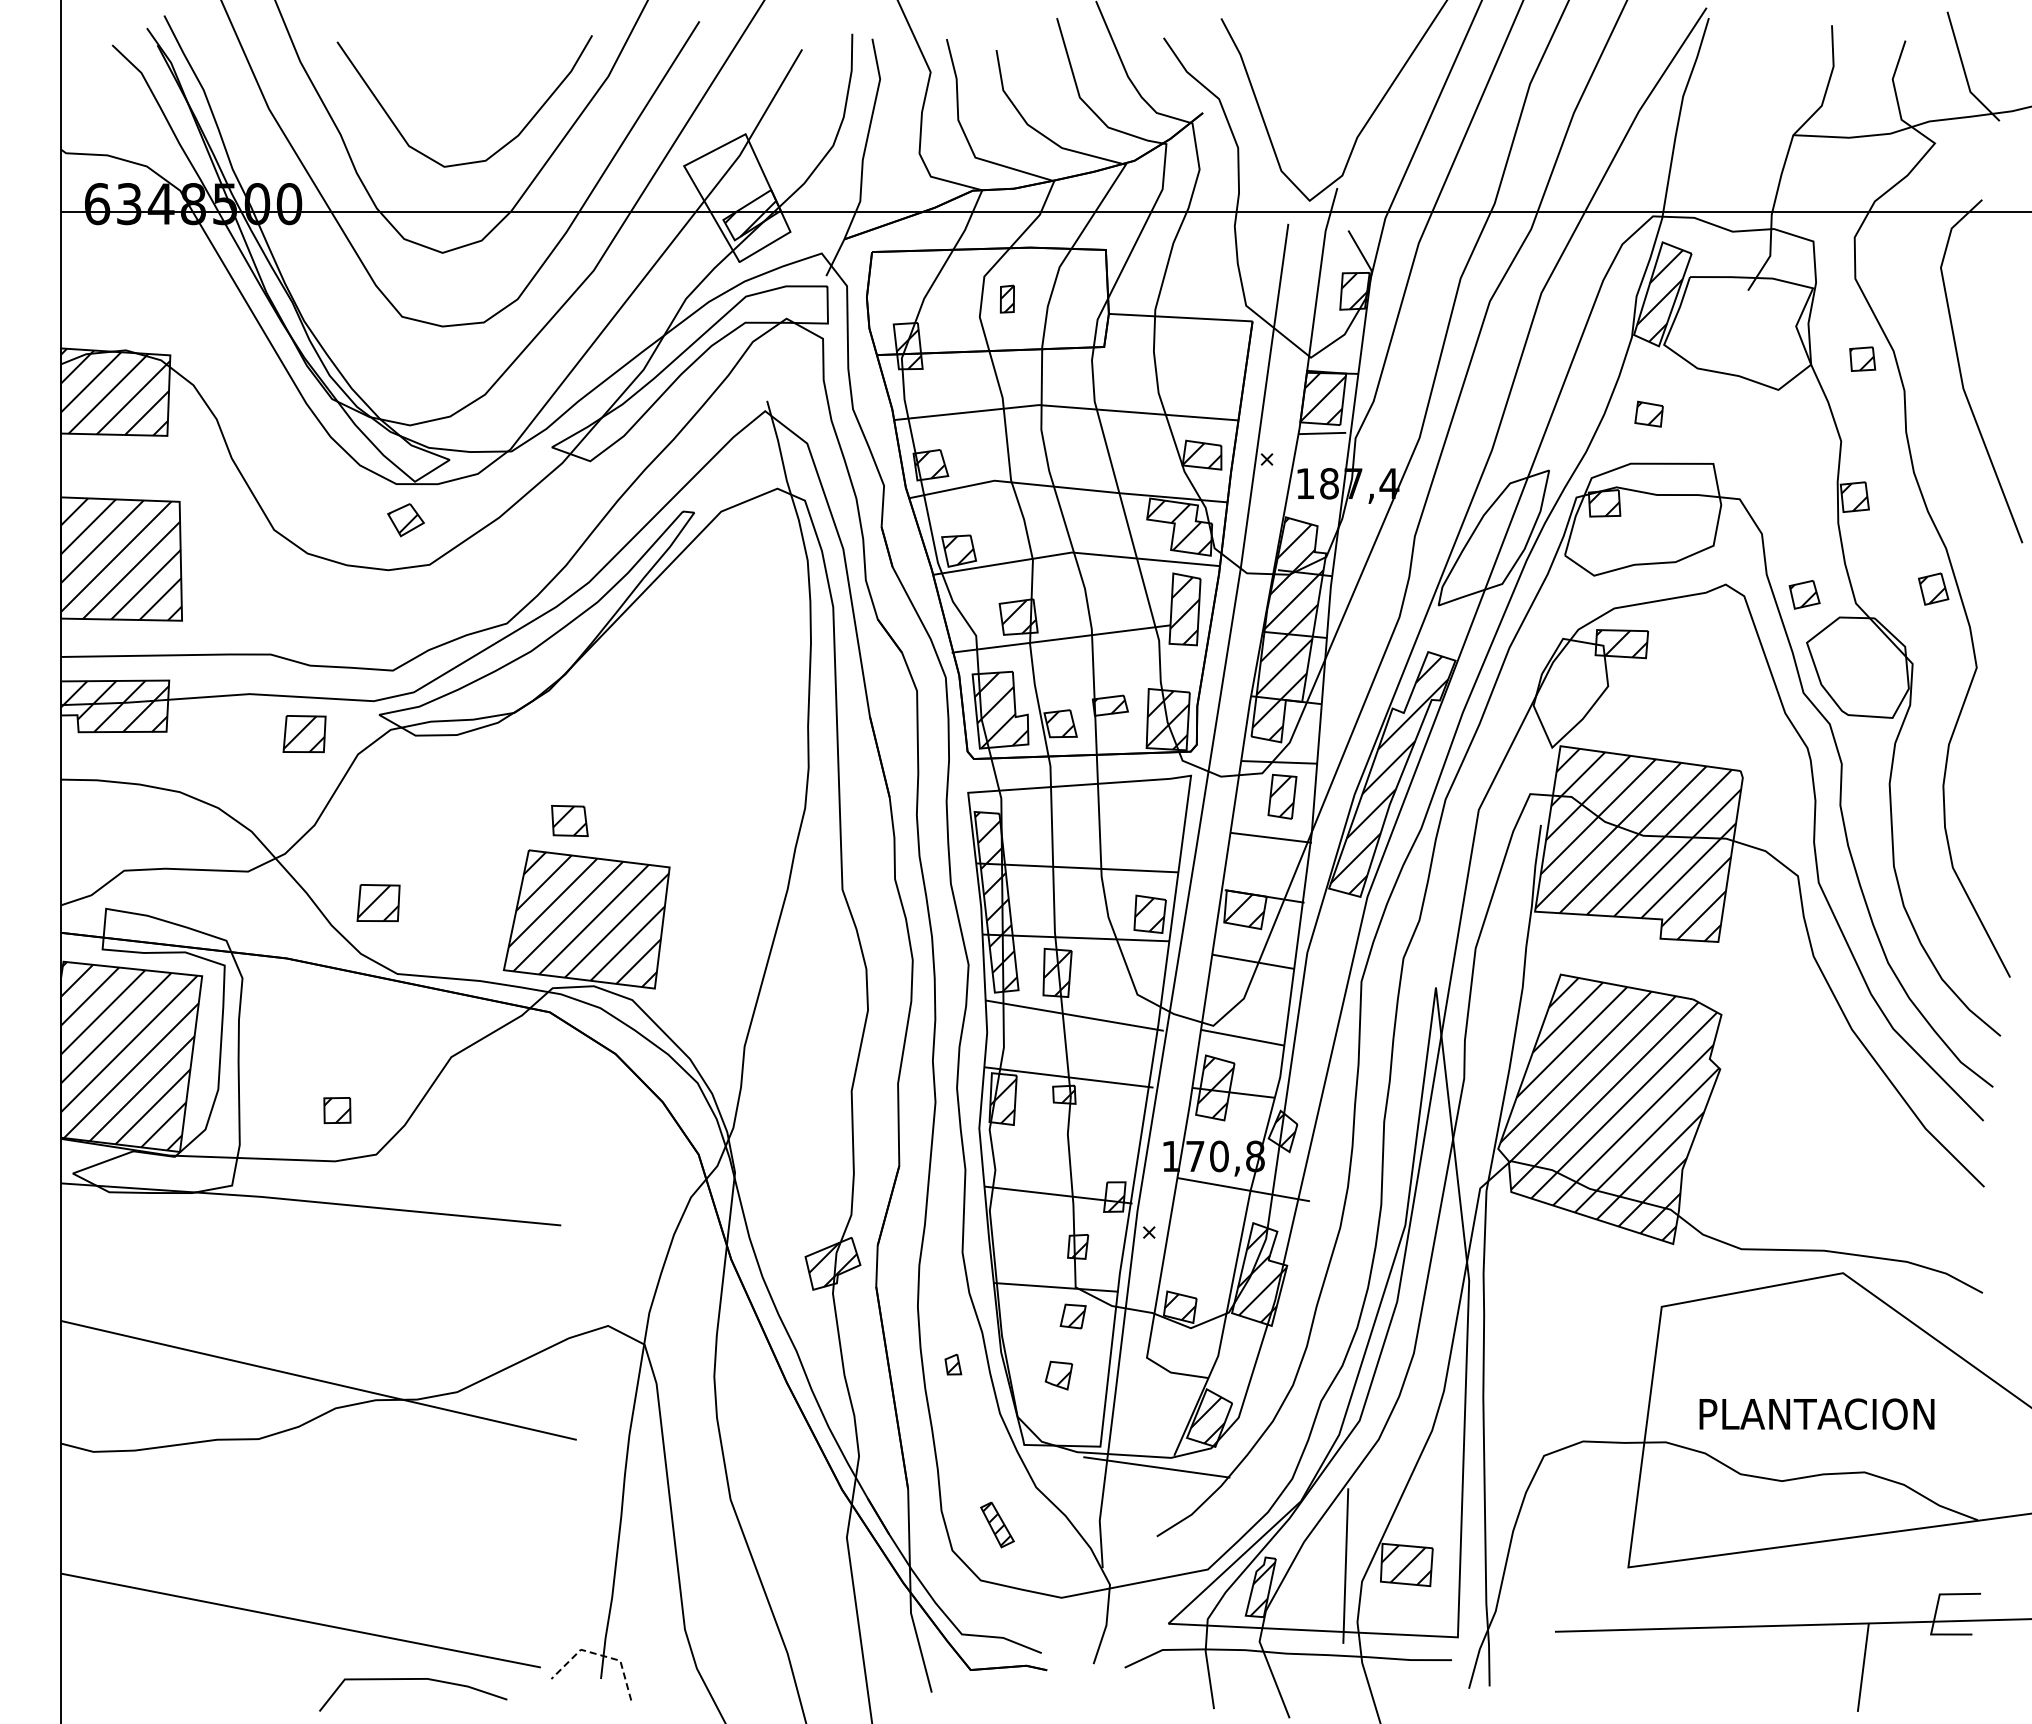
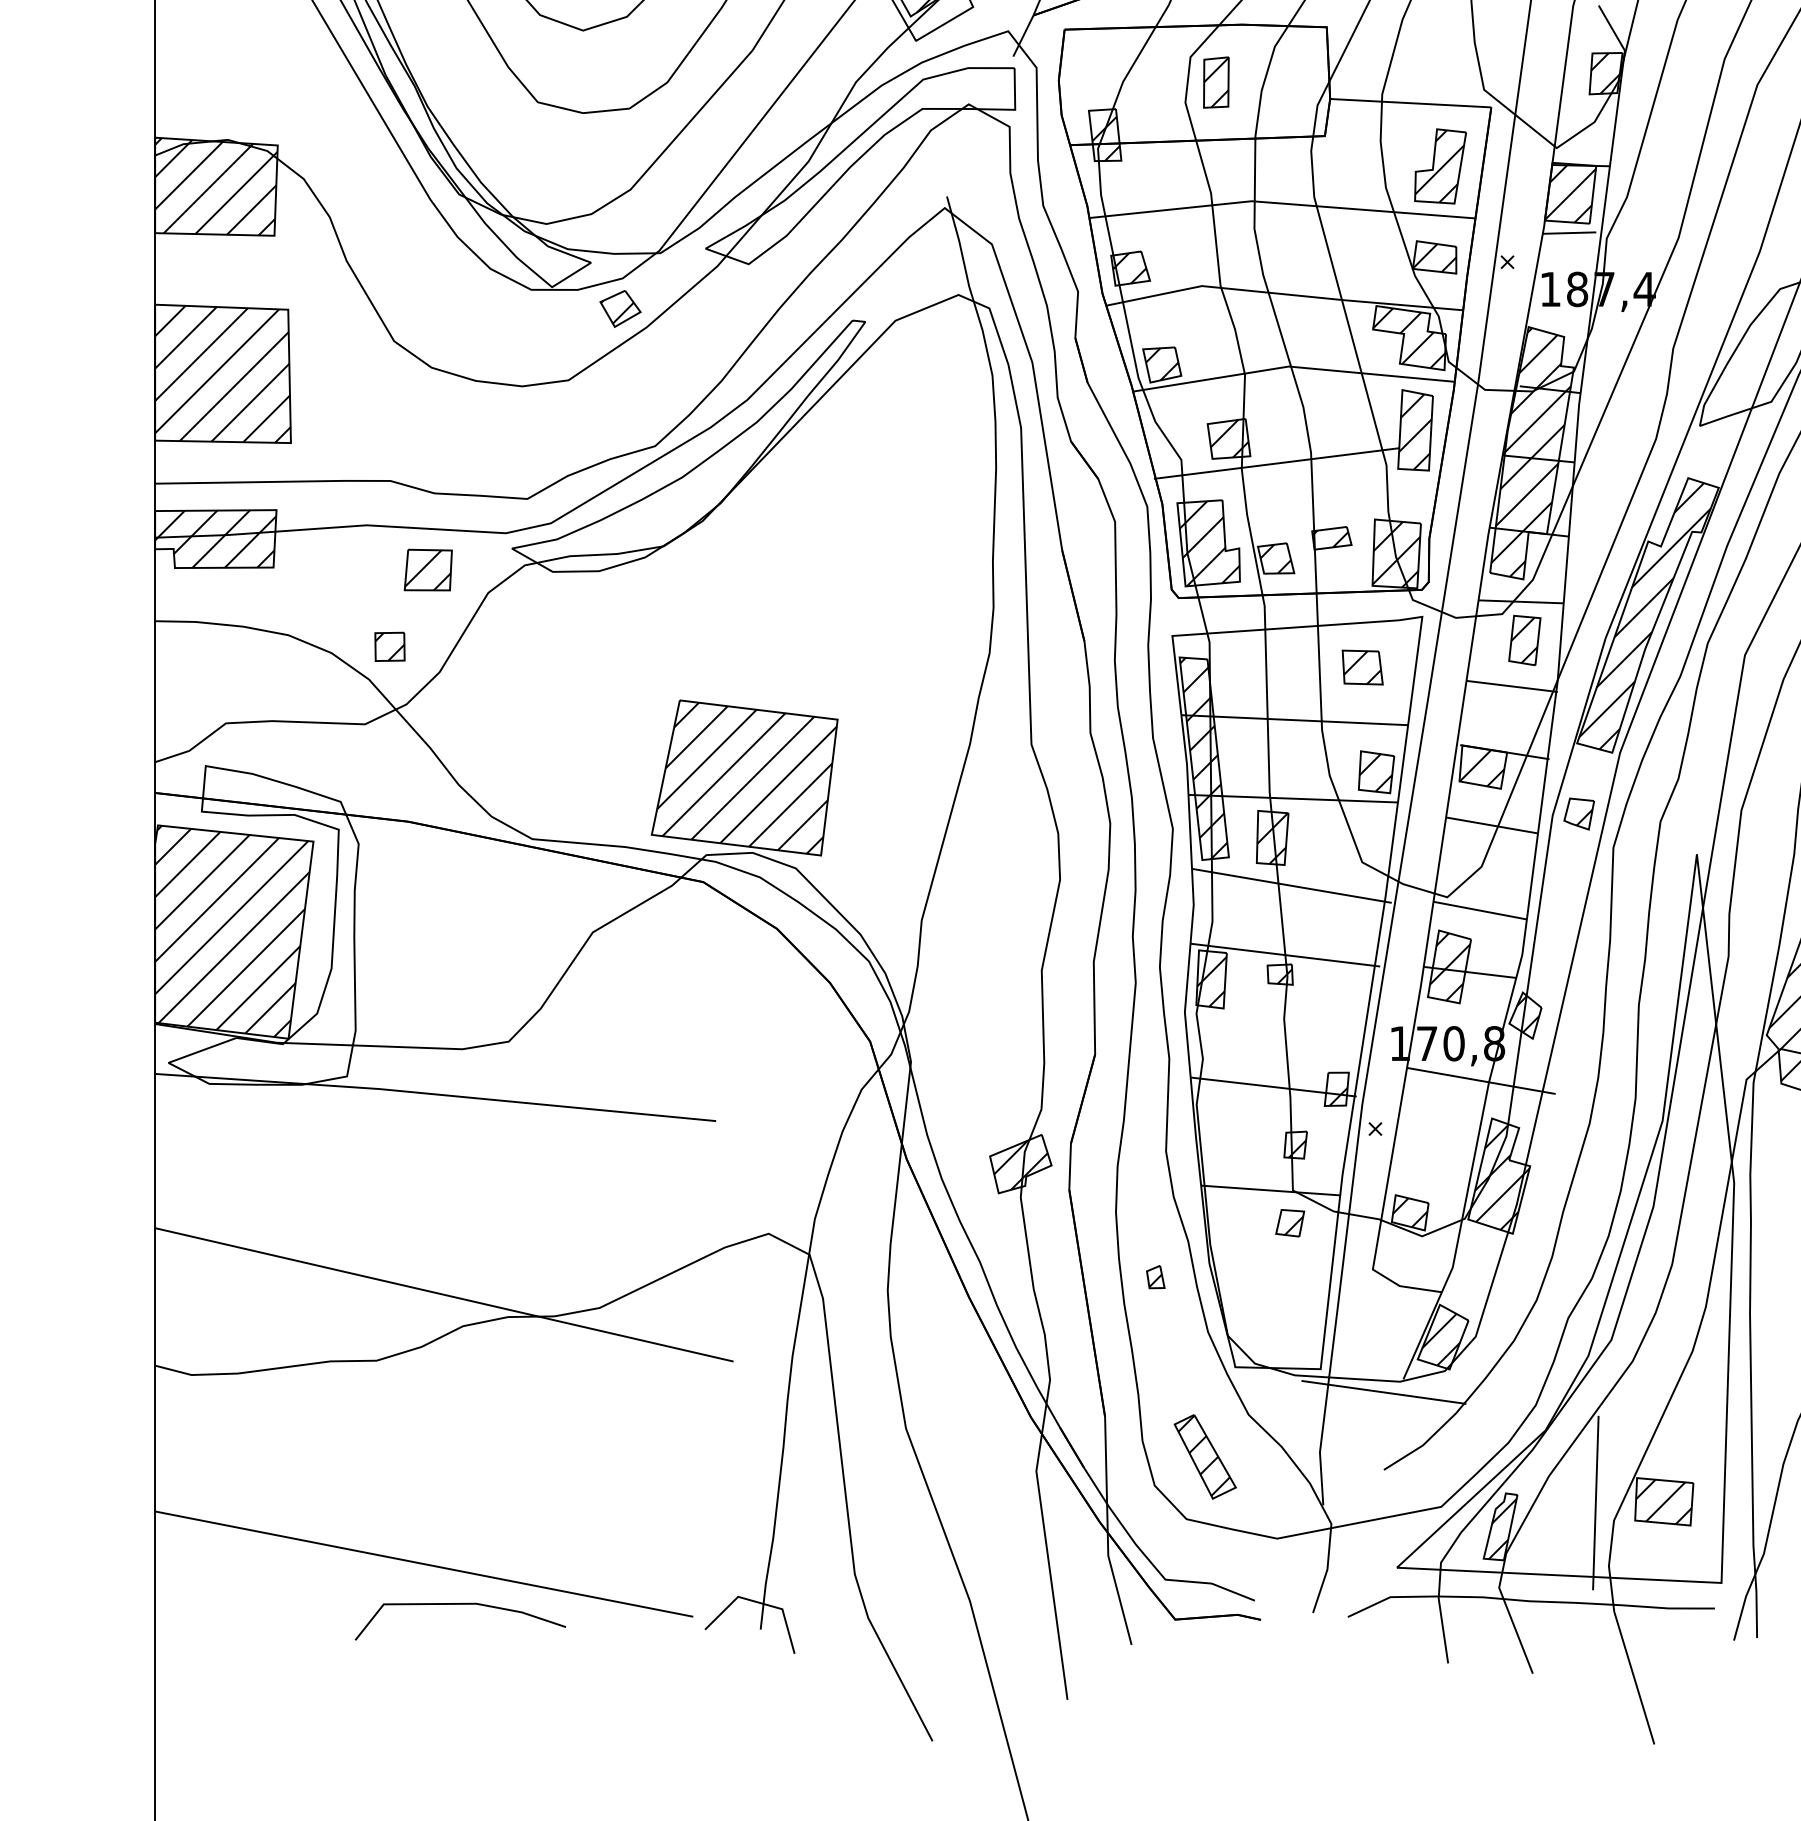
part: (1007, 298) -> (1216, 81), size x1.67
part: (1206, 374) -> (1439, 166), added
part: (405, 520) -> (619, 309), moved
part: (569, 820) -> (1362, 667), moved
part: (378, 902) -> (511, 758), removed
part: (337, 1110) -> (390, 646), moved
part: (1058, 1375) -> (1578, 813), moved
part: (997, 1524) -> (1205, 1456), size x1.67
line: (600, 1655) -> (760, 1603), dashed -> solid
line: (413, 1679) -> (460, 1604), moved

